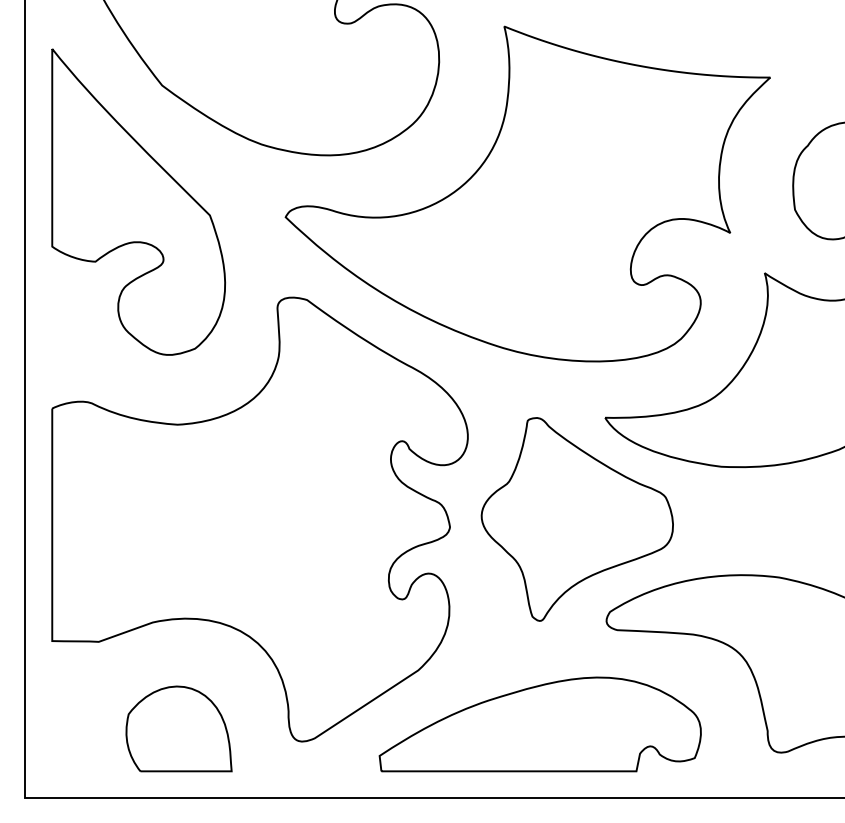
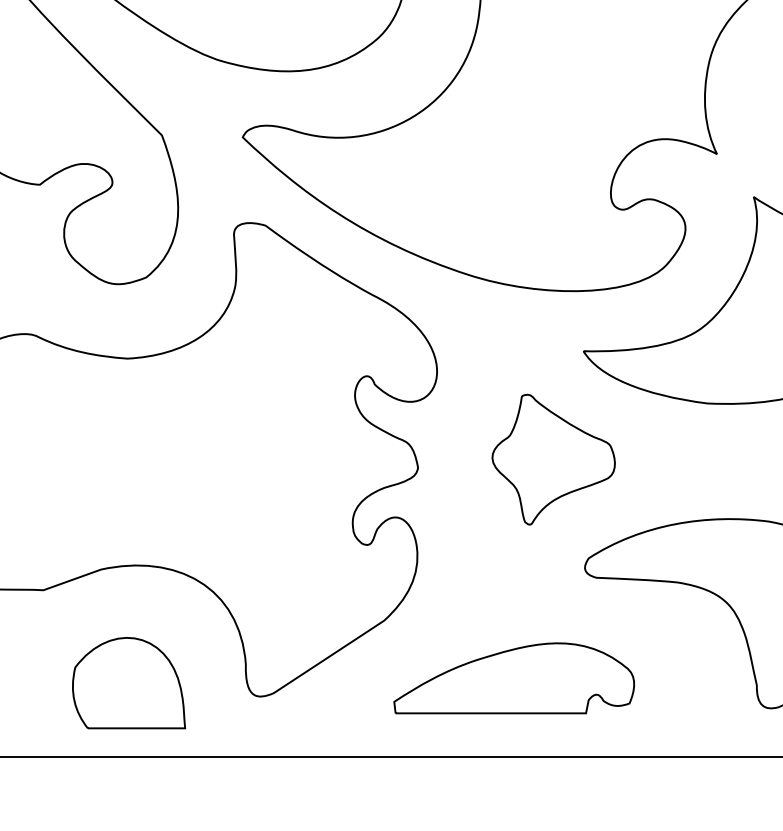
part: (576, 519) -> (552, 459), size x0.6
part: (539, 724) -> (513, 678), size x0.7

